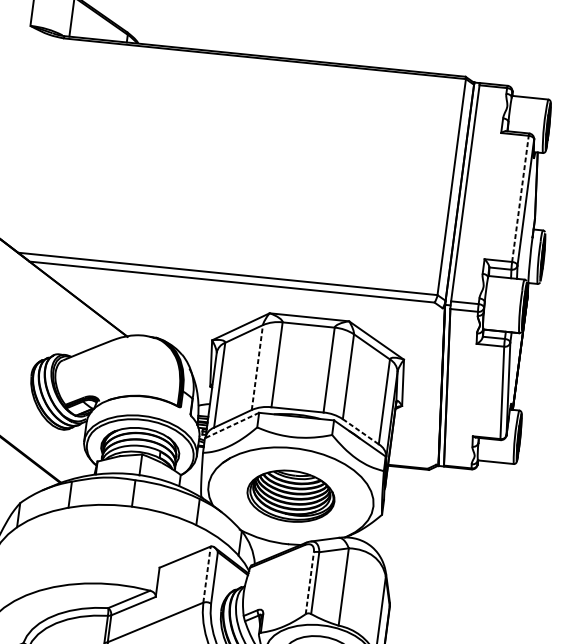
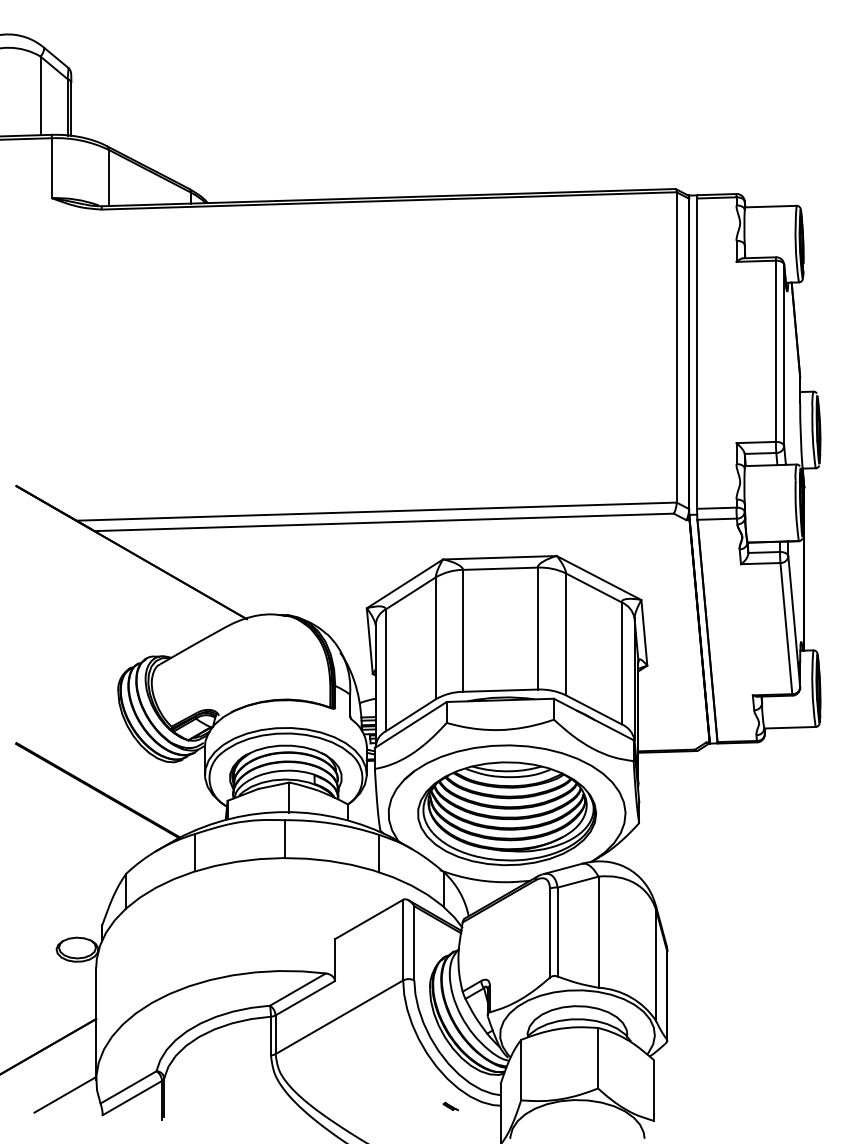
line: (520, 198) -> (775, 351), dashed -> solid
line: (257, 367) -> (435, 638), dashed -> solid
line: (231, 425) -> (410, 725), dashed -> solid
line: (361, 432) -> (594, 710), dashed -> solid
part: (291, 496) -> (507, 813), size x1.43
line: (207, 574) -> (403, 939), dashed -> solid
line: (309, 582) -> (549, 932), dashed -> solid

